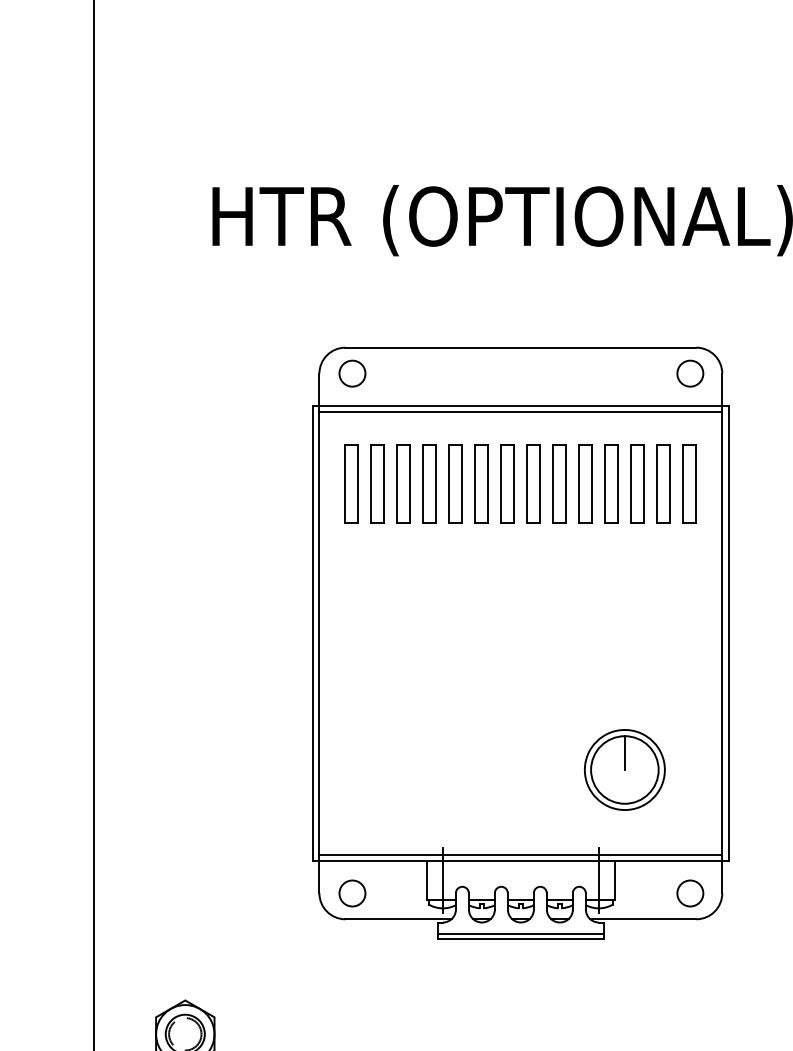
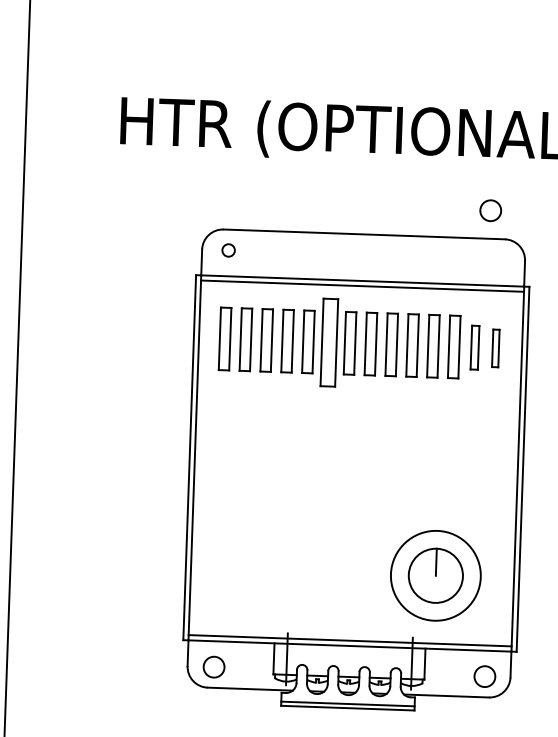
circle: (352, 373) -> (228, 250), size x0.6
circle: (690, 373) -> (490, 210), moved
part: (481, 483) -> (328, 342), size x1.4
part: (663, 483) -> (474, 347), size x0.7
part: (689, 483) -> (495, 348), size x0.6
circle: (624, 769) -> (435, 575), size x1.4

